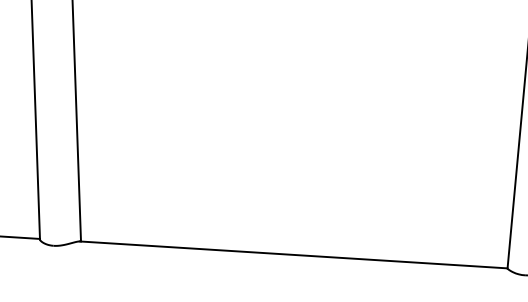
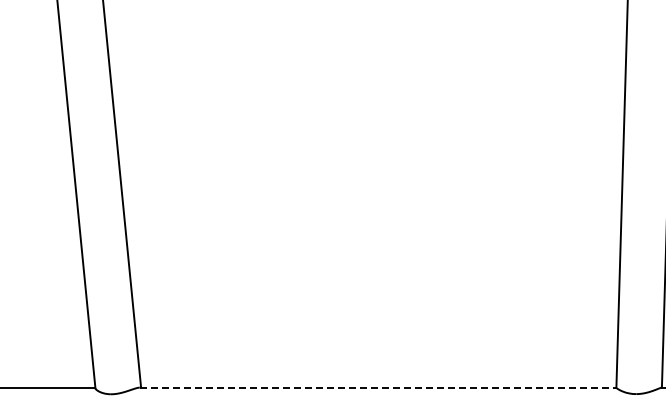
line: (294, 254) -> (378, 387), solid -> dashed

